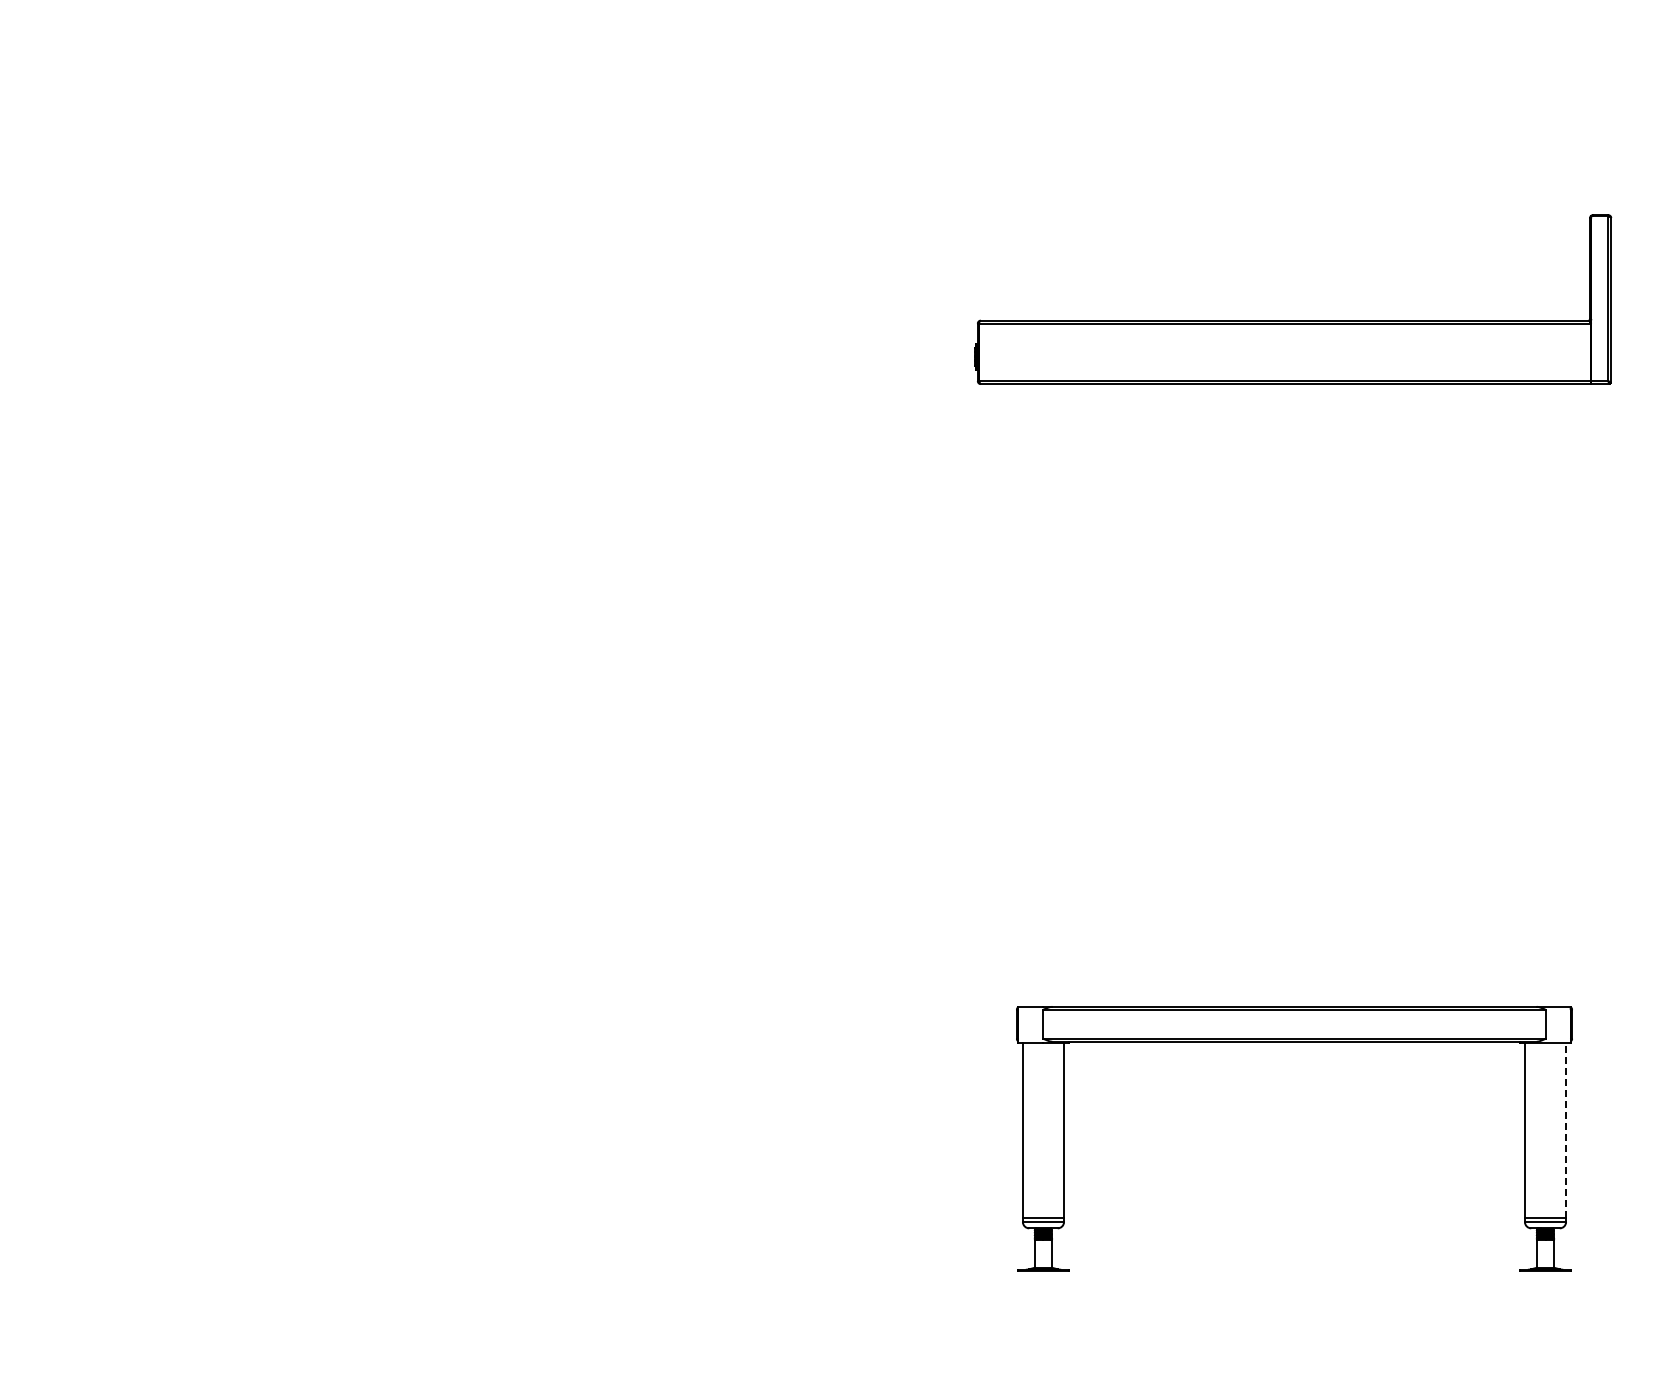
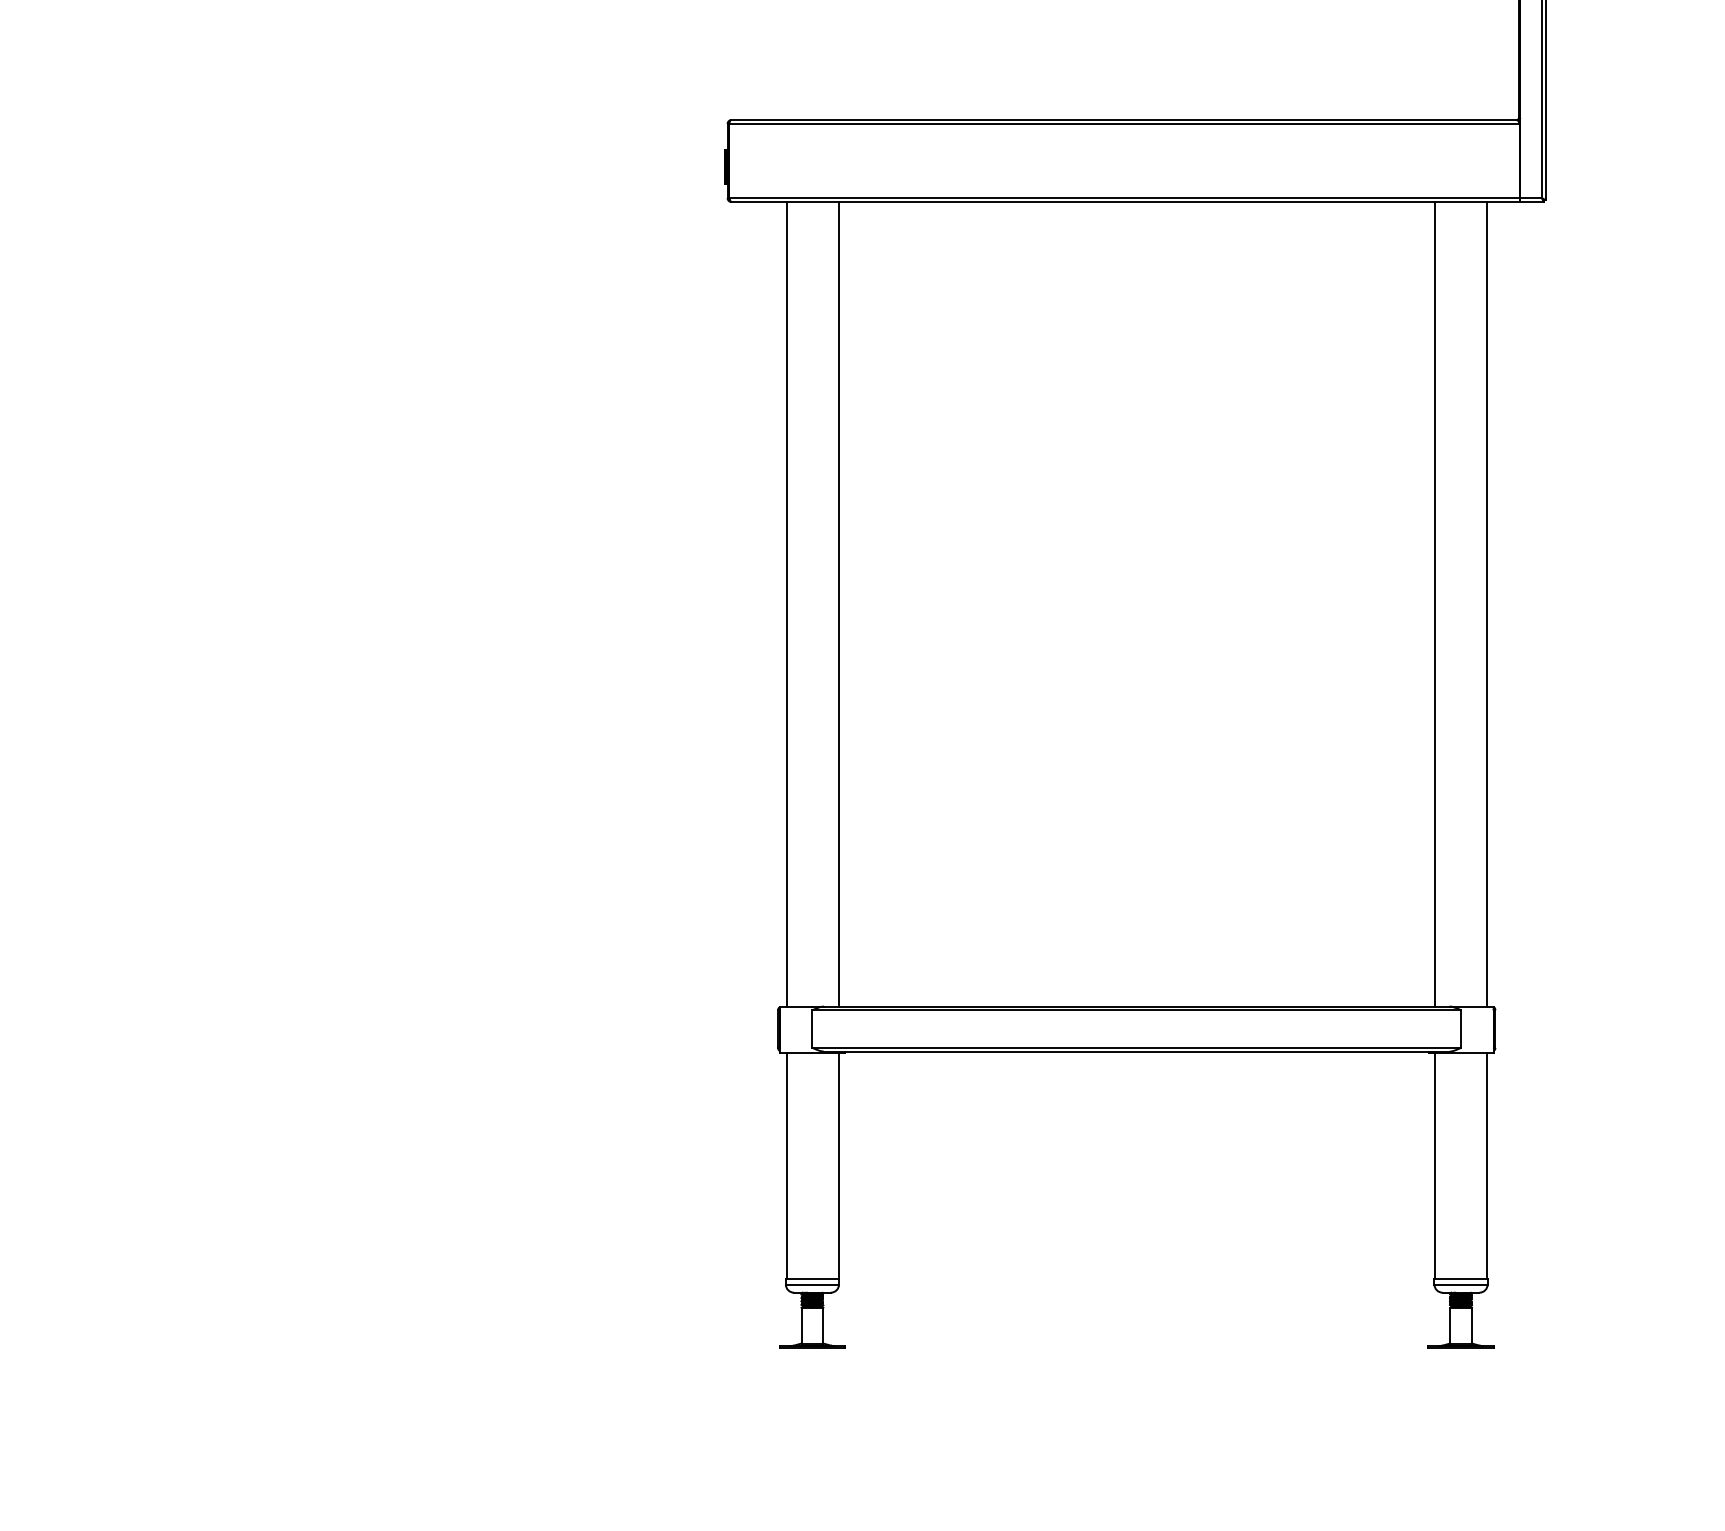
line: (1023, 695) -> (786, 604), added
line: (1063, 695) -> (838, 604), added
line: (1525, 695) -> (1435, 604), added
line: (1565, 695) -> (1486, 604), added
line: (1565, 1130) -> (1486, 1166), dashed -> solid

